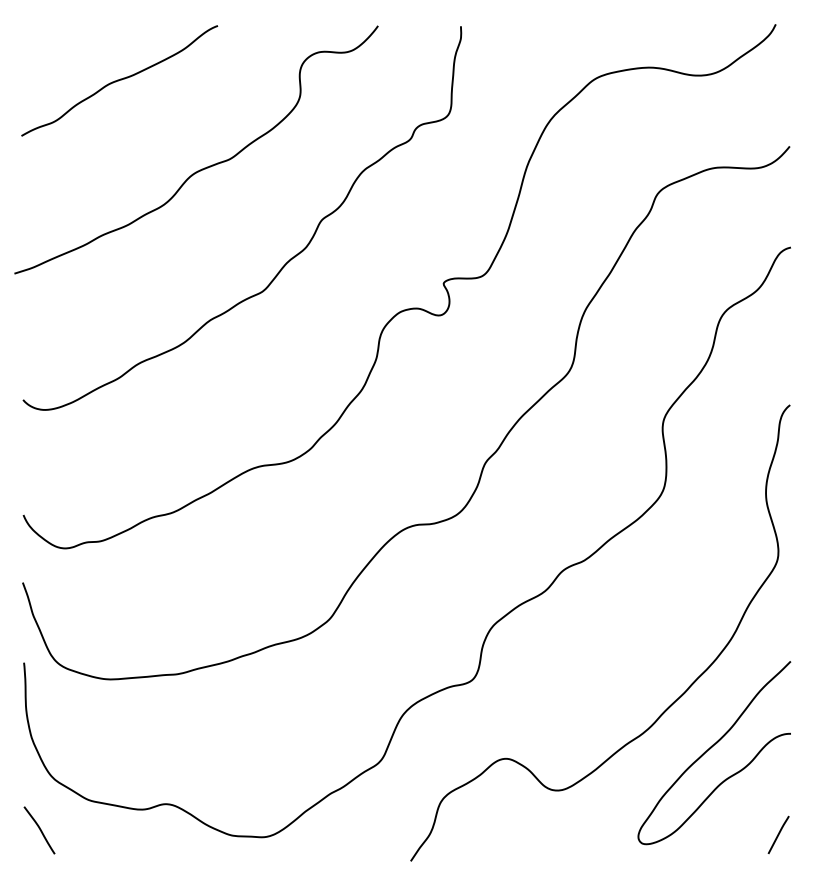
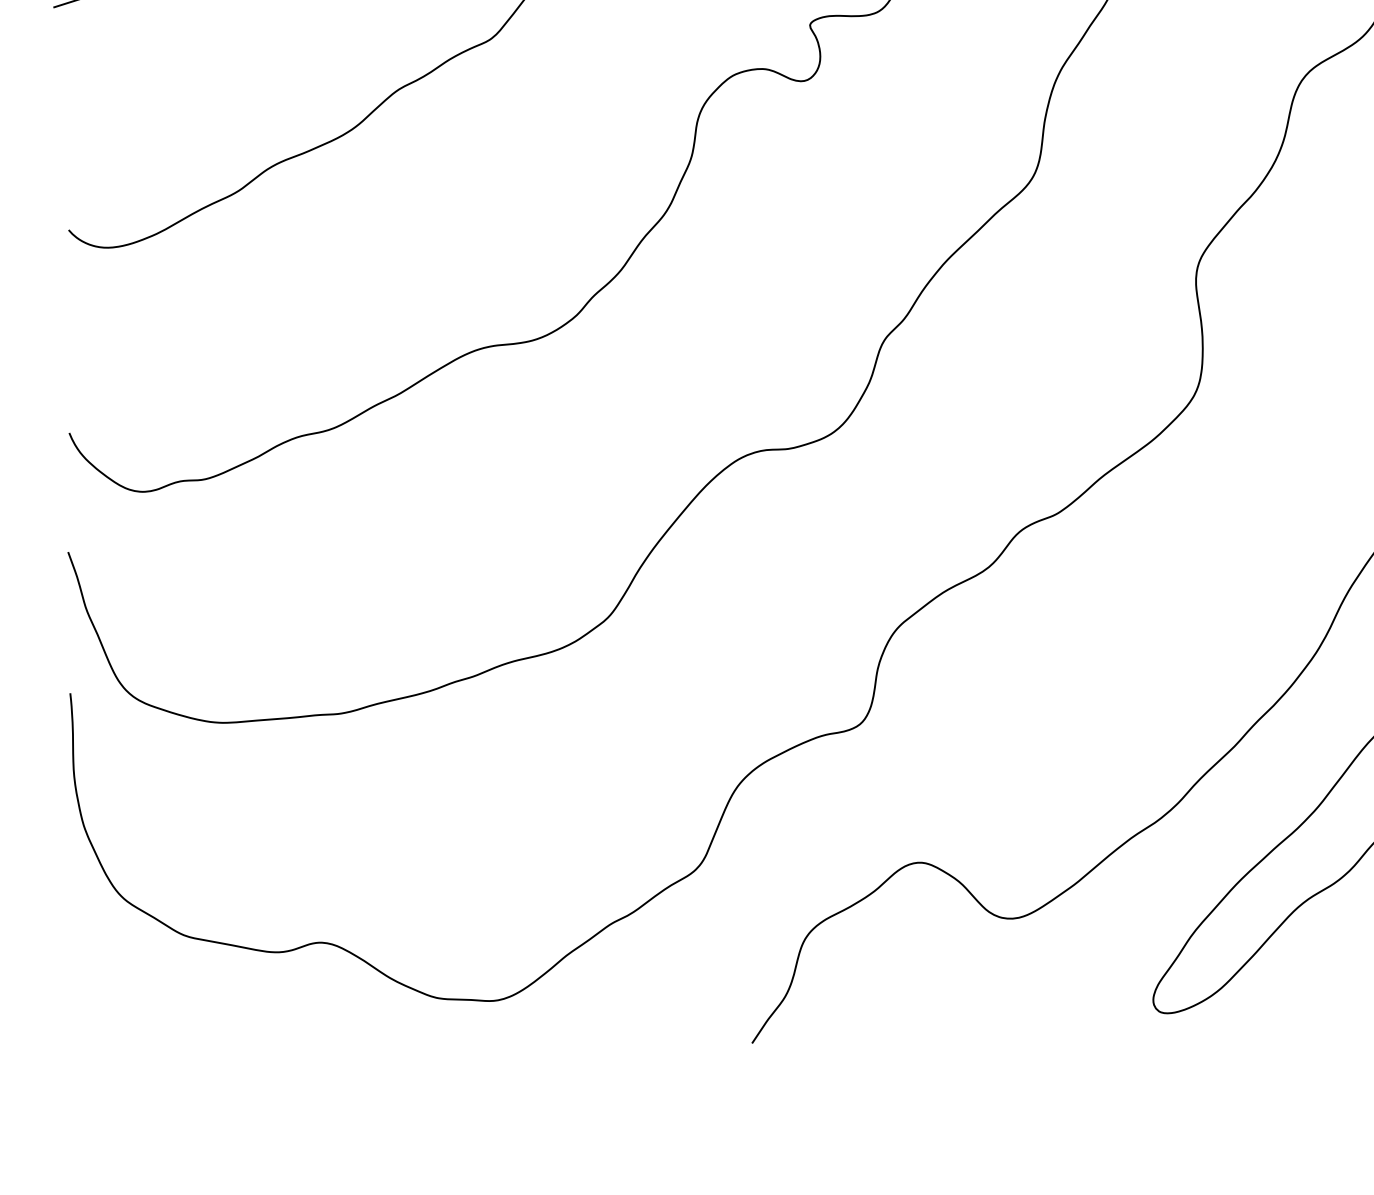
curve: (39, 830) -> (97, 989), removed

